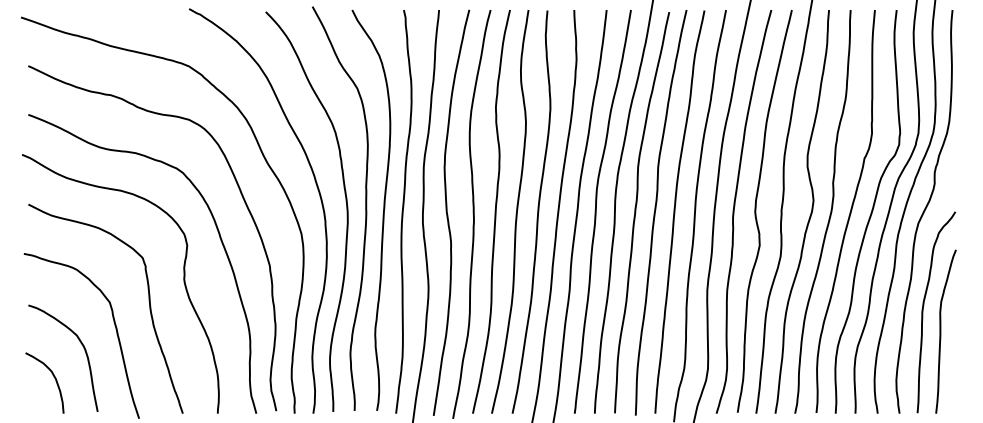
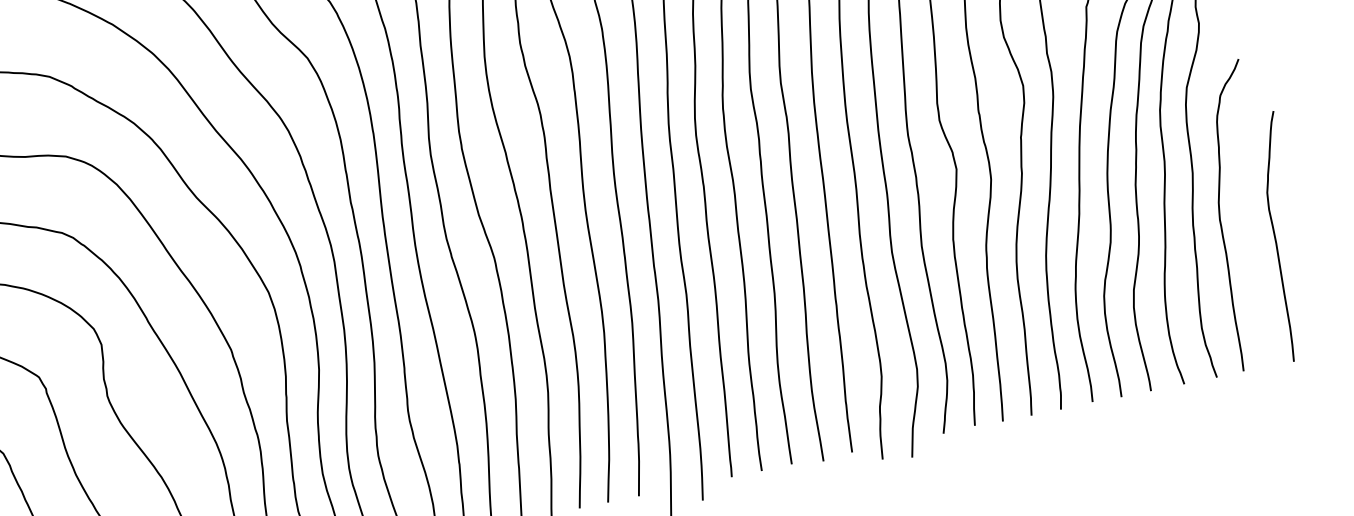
curve: (941, 331) -> (1276, 237), moved

